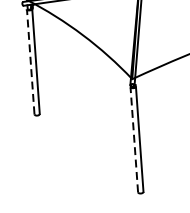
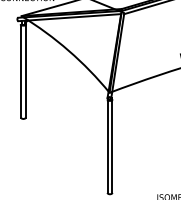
line: (31, 61) -> (21, 70), dashed -> solid
line: (134, 139) -> (107, 146), dashed -> solid

